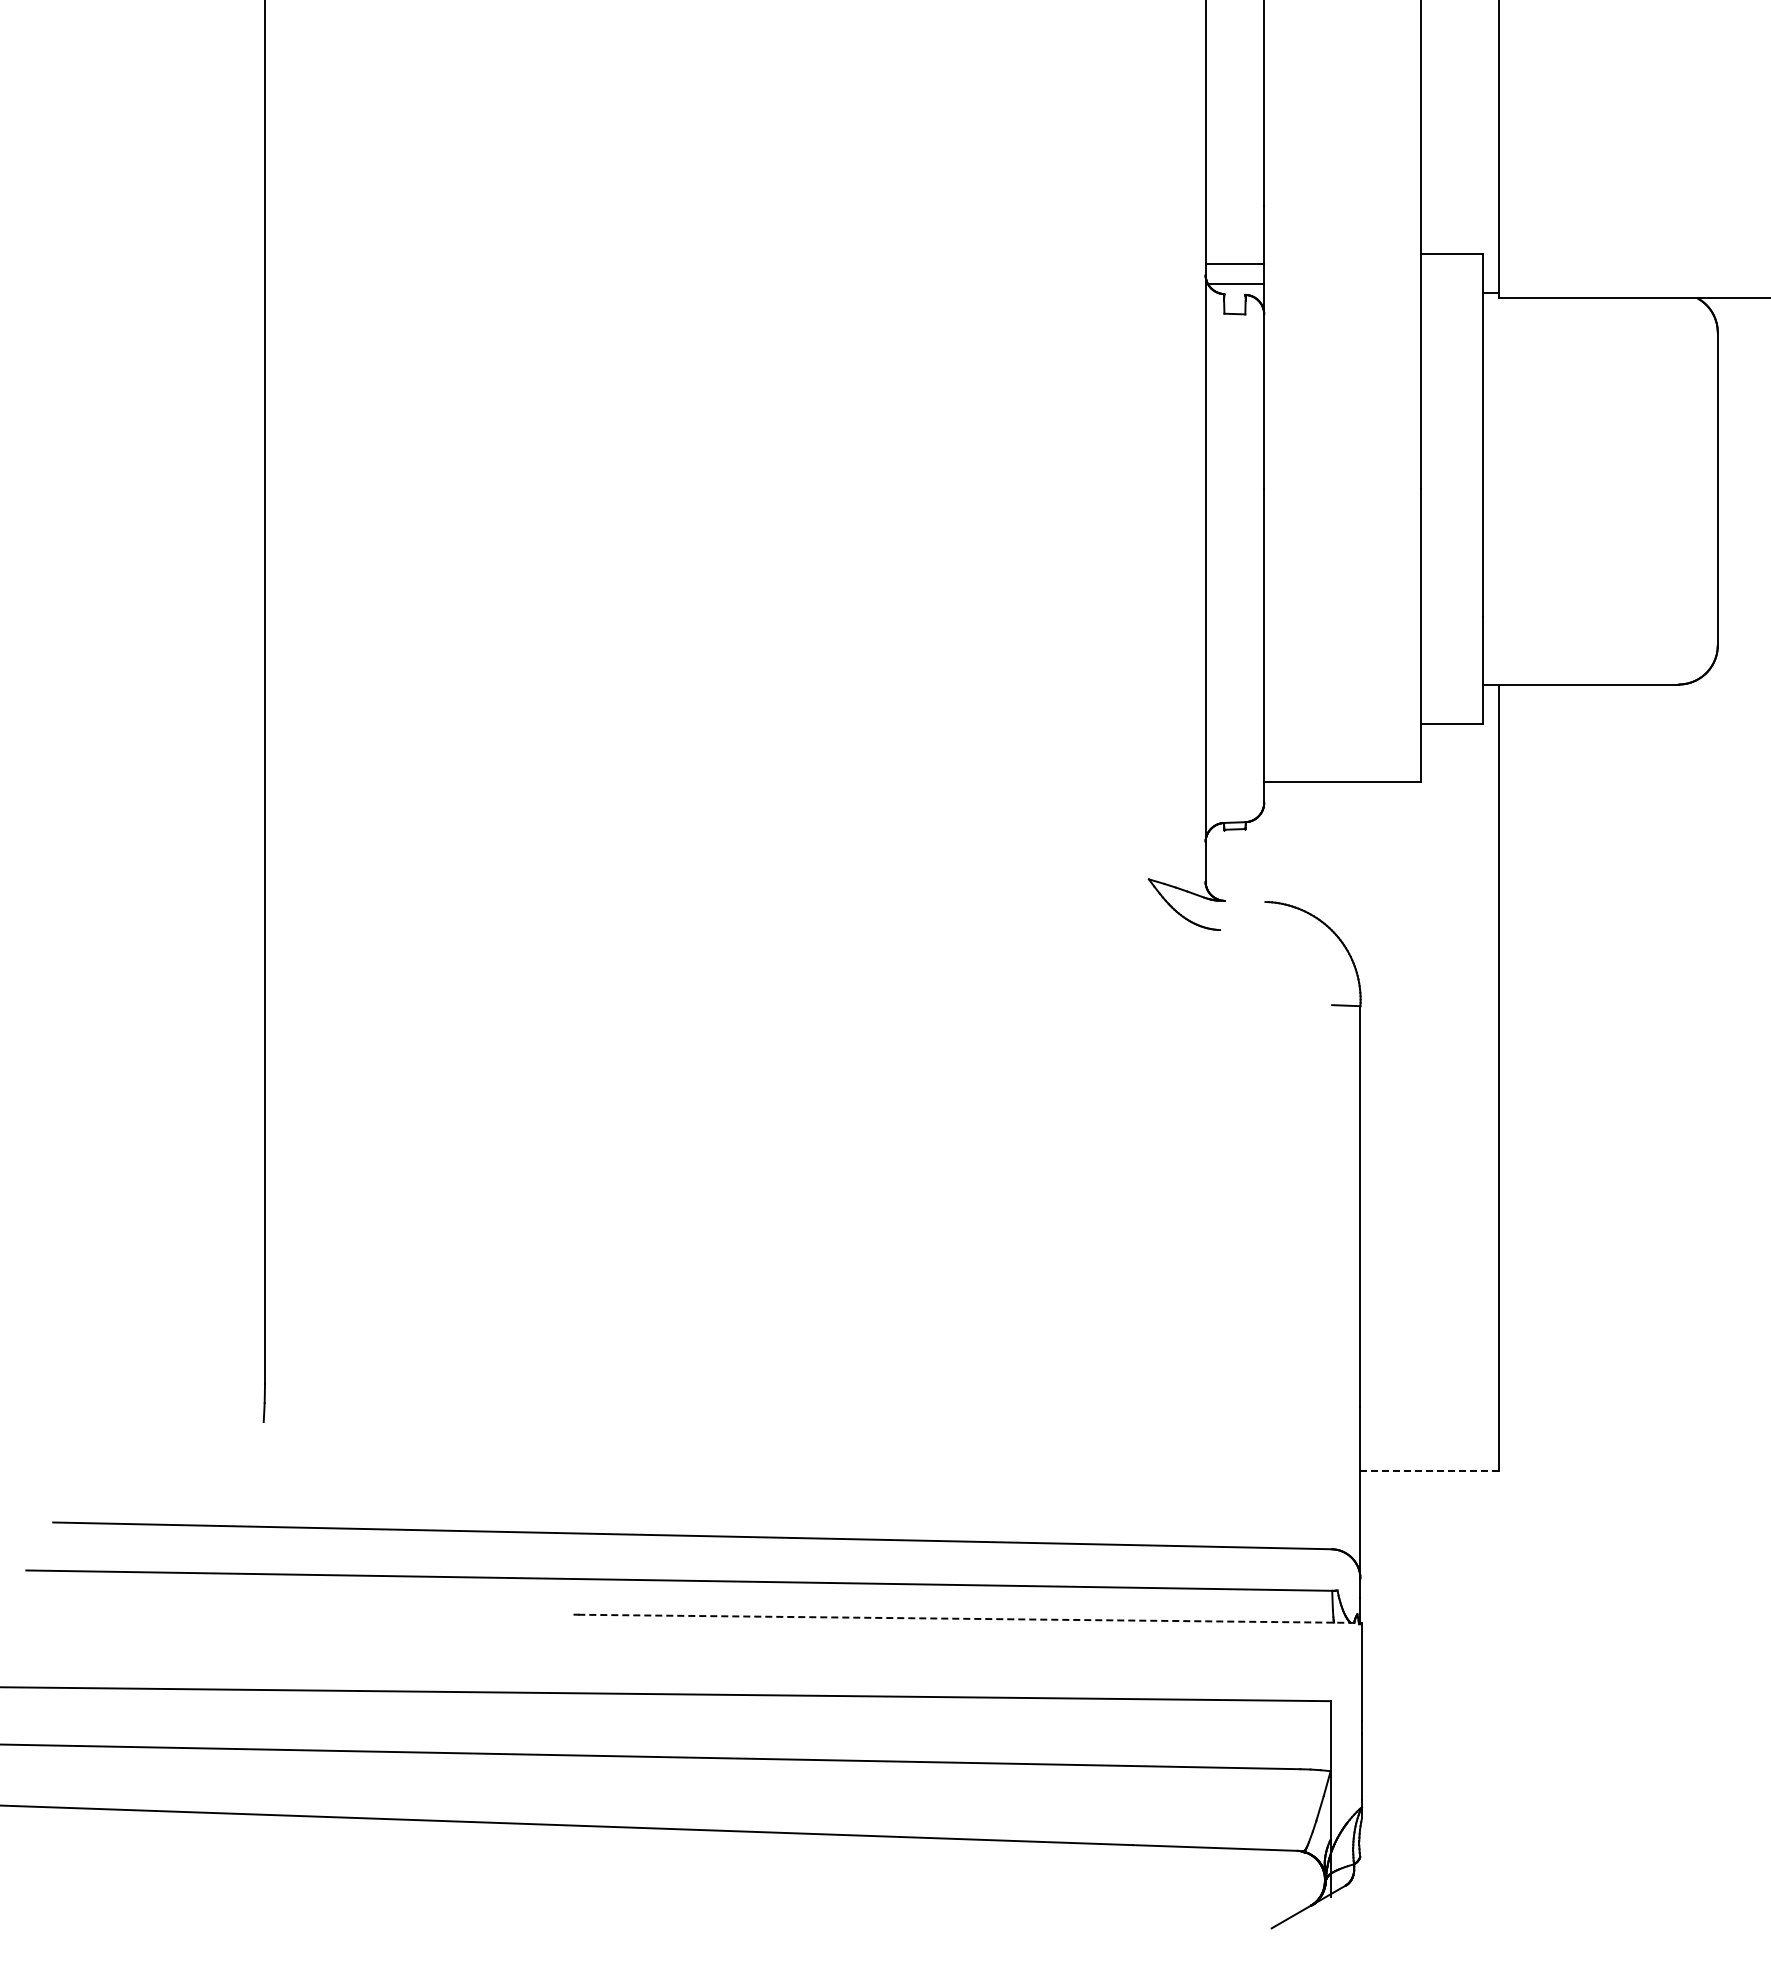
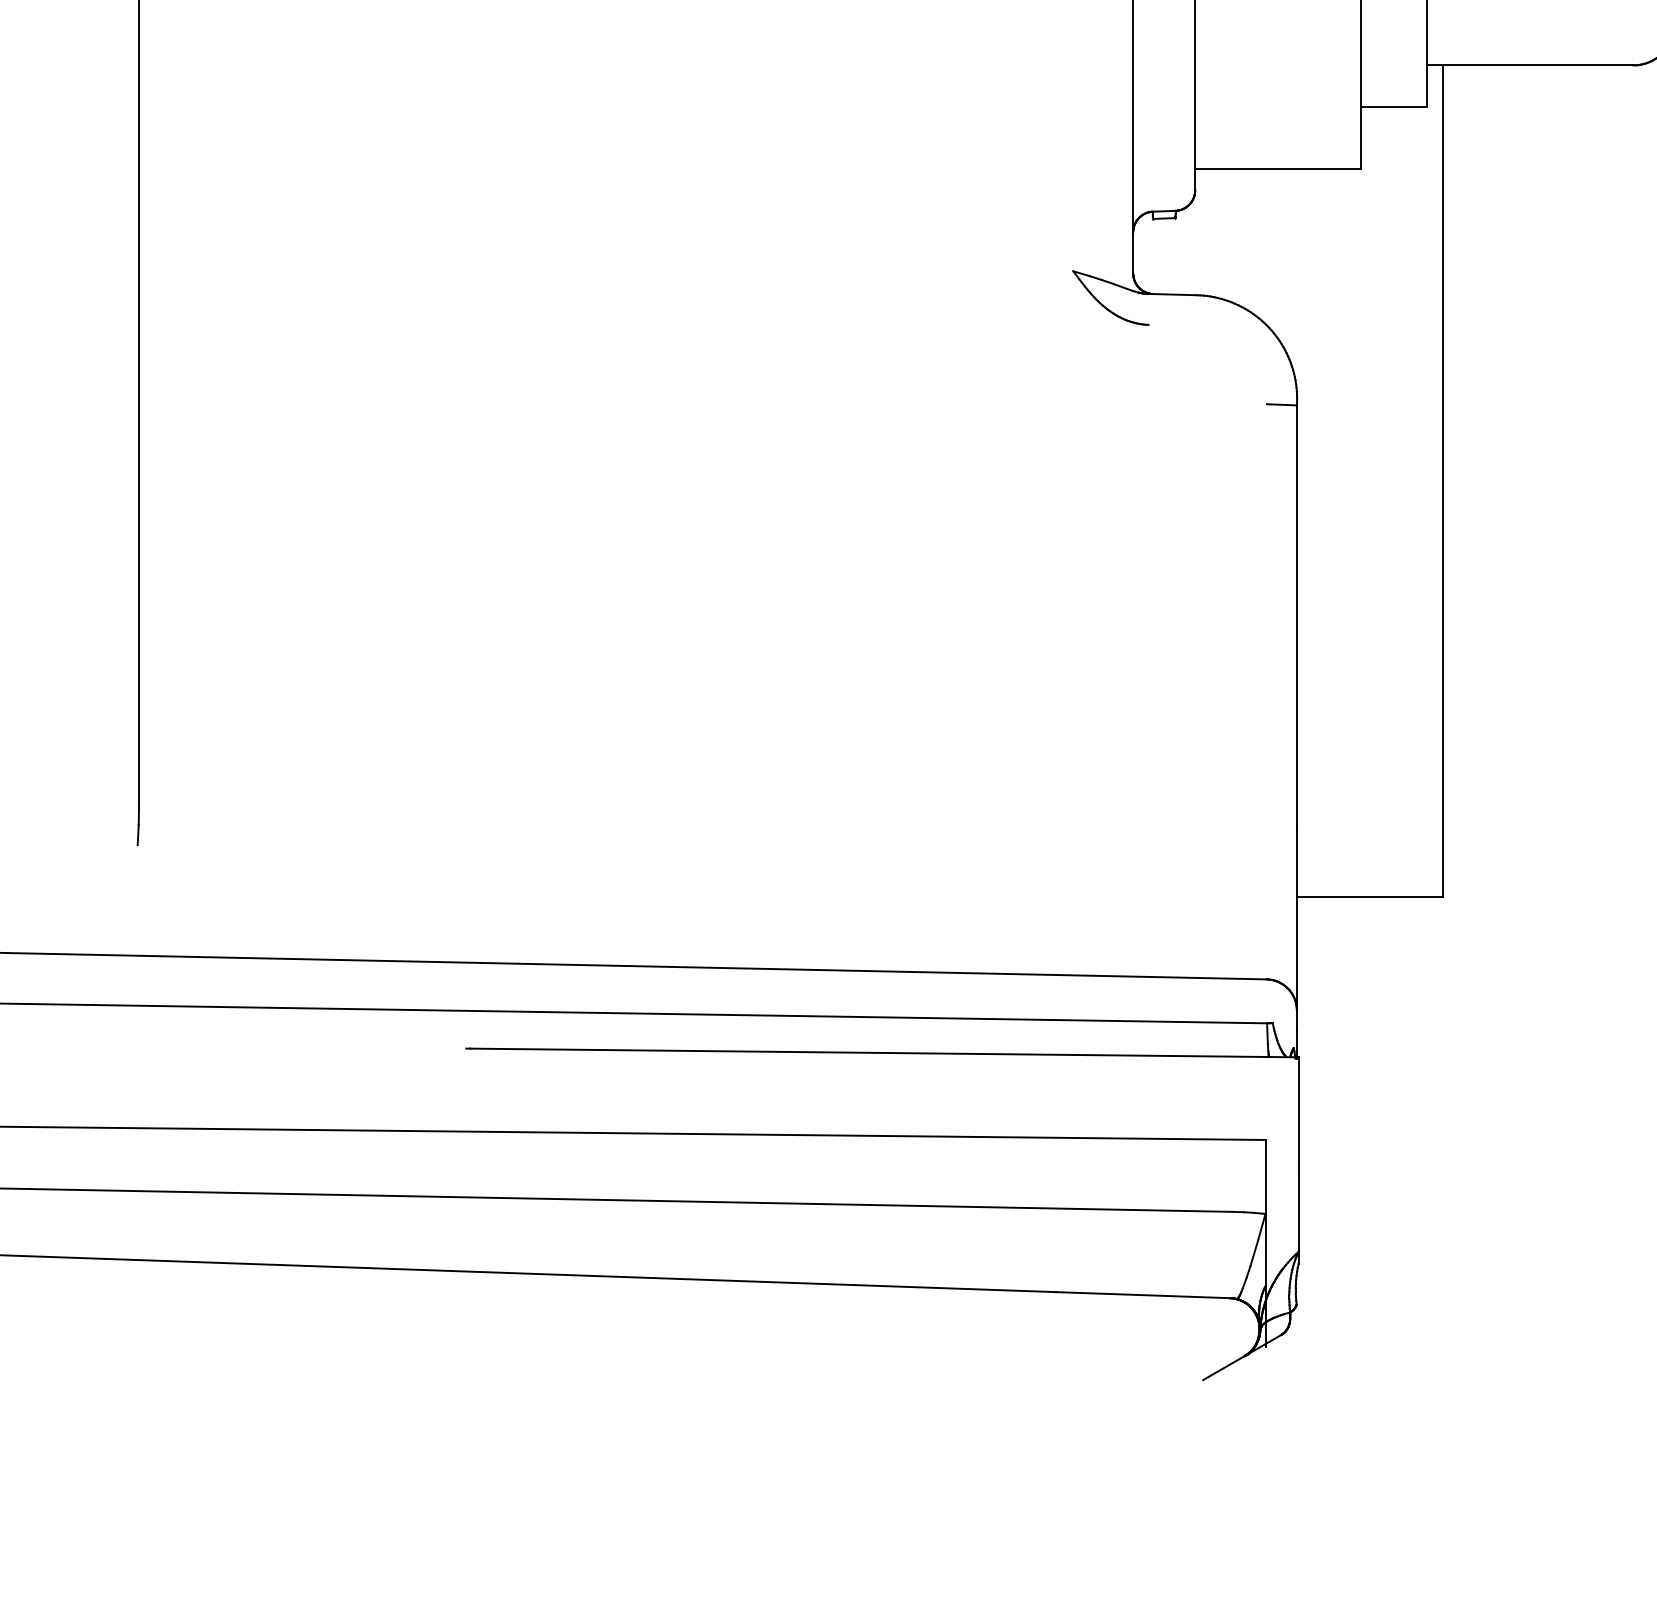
line: (1242, 900) -> (1172, 293), added
line: (1430, 1471) -> (1370, 897), dashed -> solid
line: (970, 1618) -> (884, 1052), dashed -> solid

